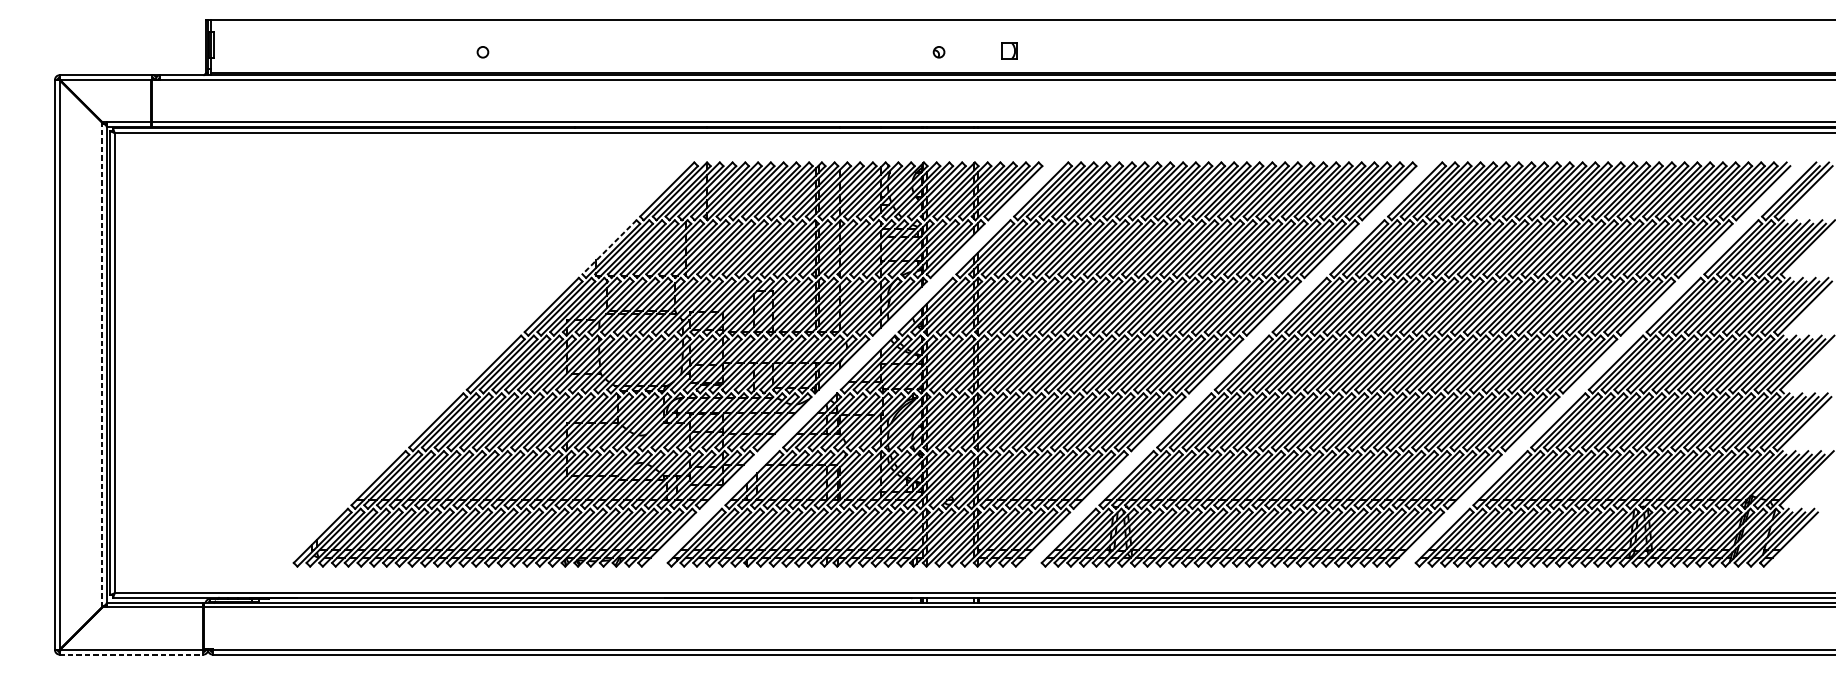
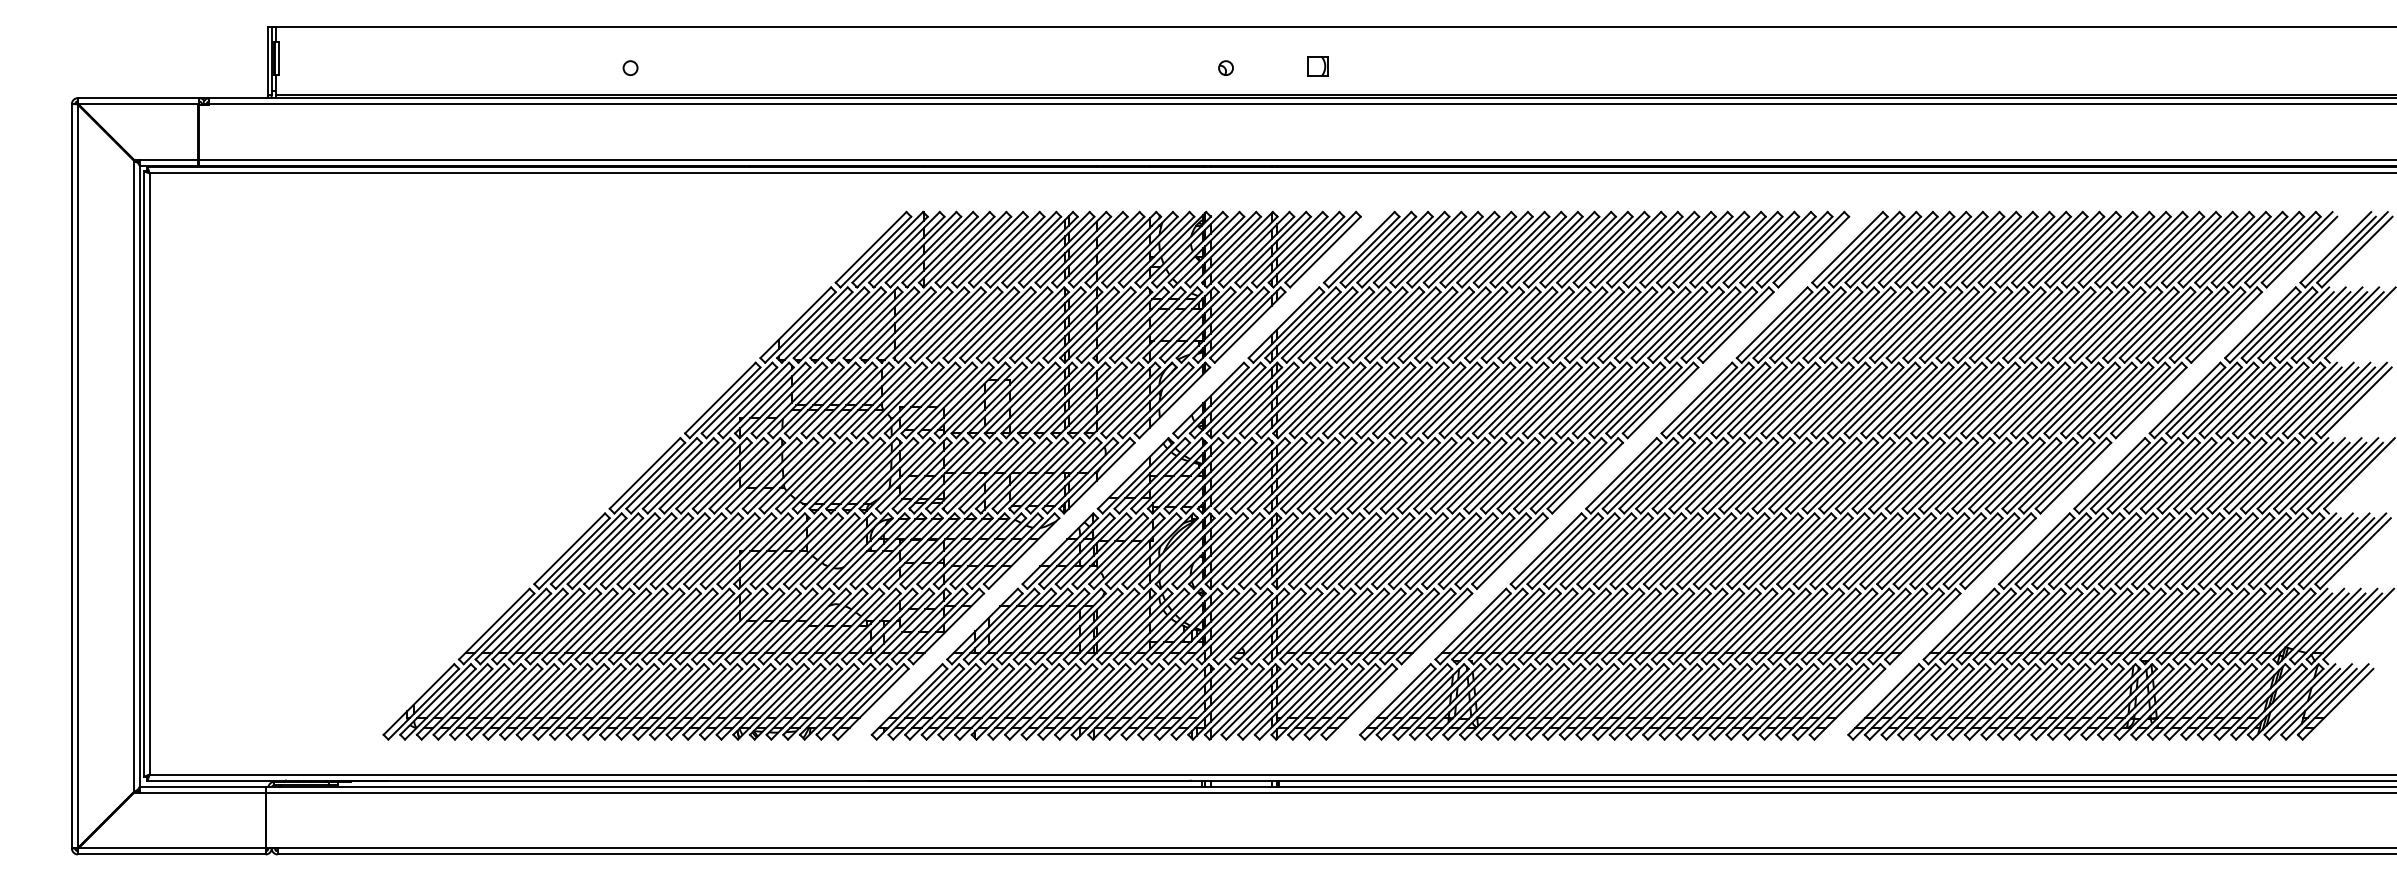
line: (609, 247) -> (795, 322), dashed -> solid
line: (102, 364) -> (133, 475), dashed -> solid
line: (131, 654) -> (171, 854), dashed -> solid

